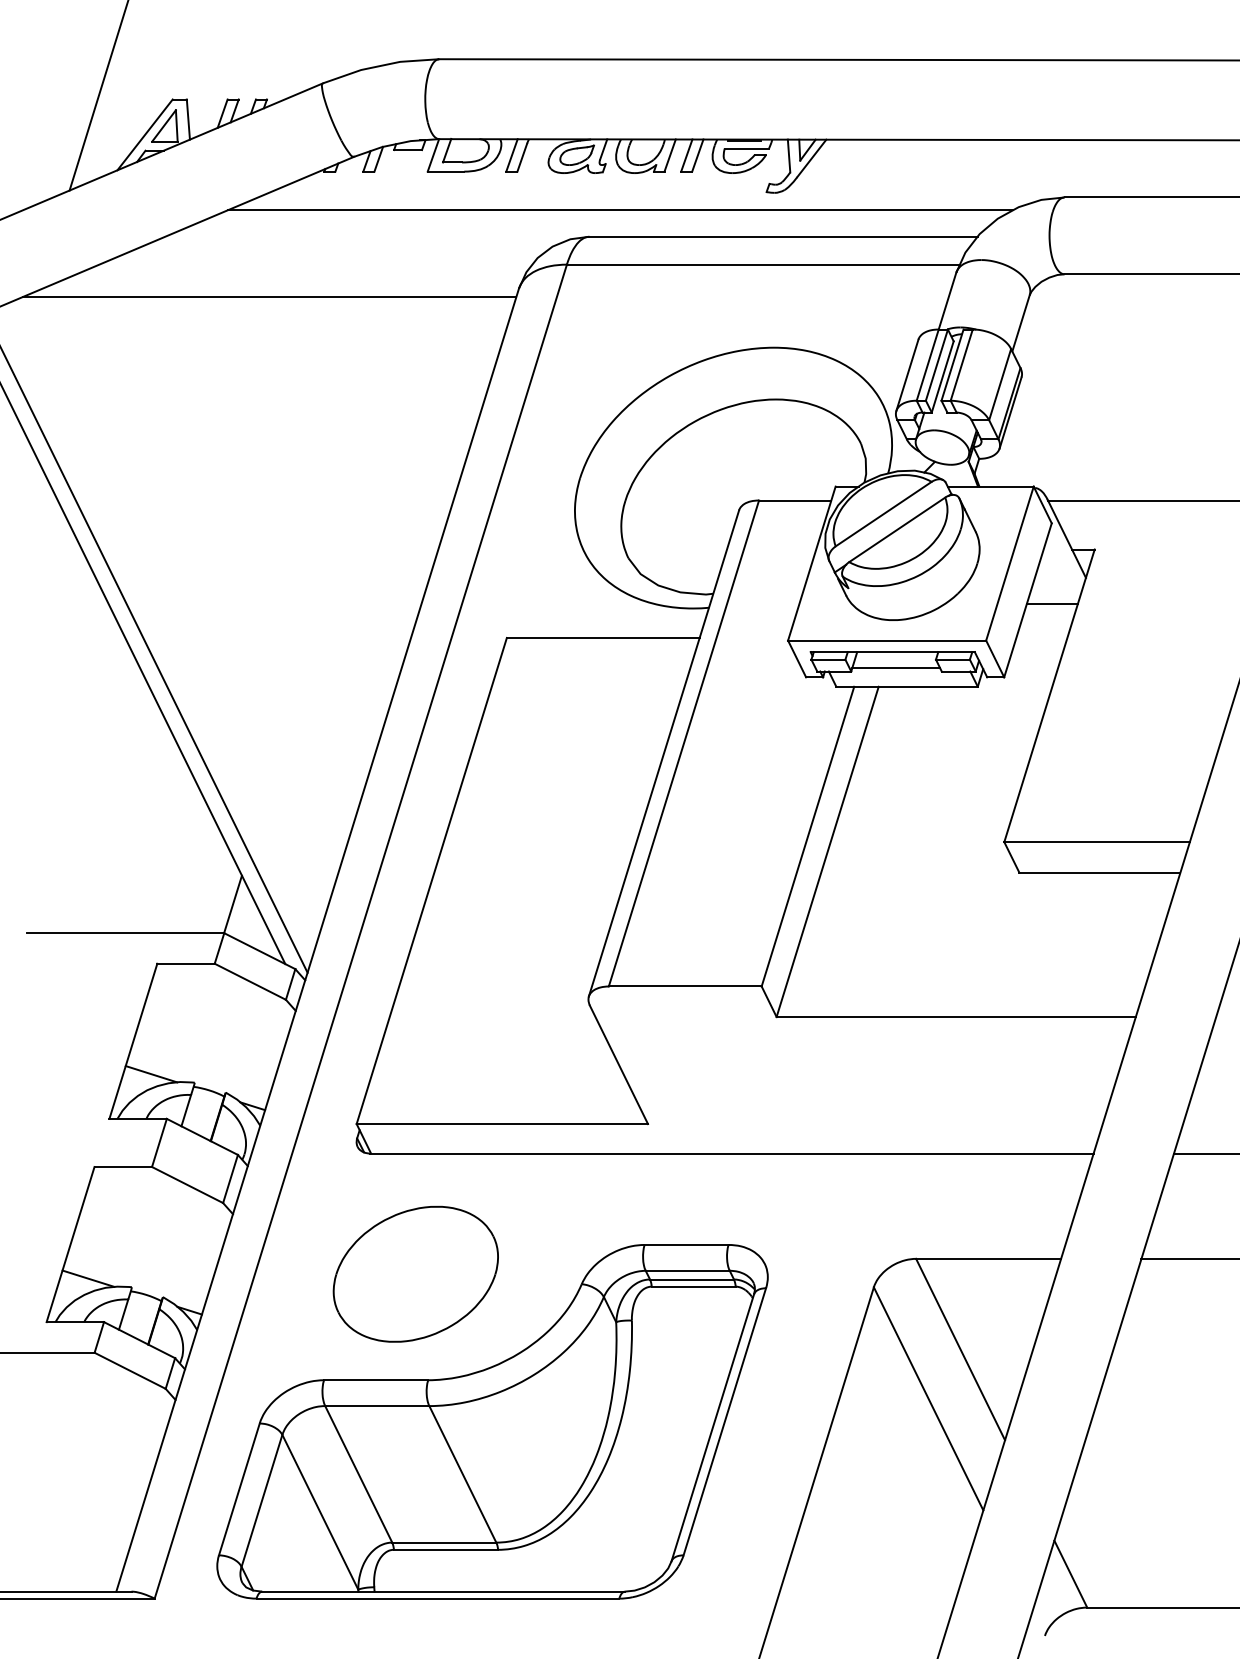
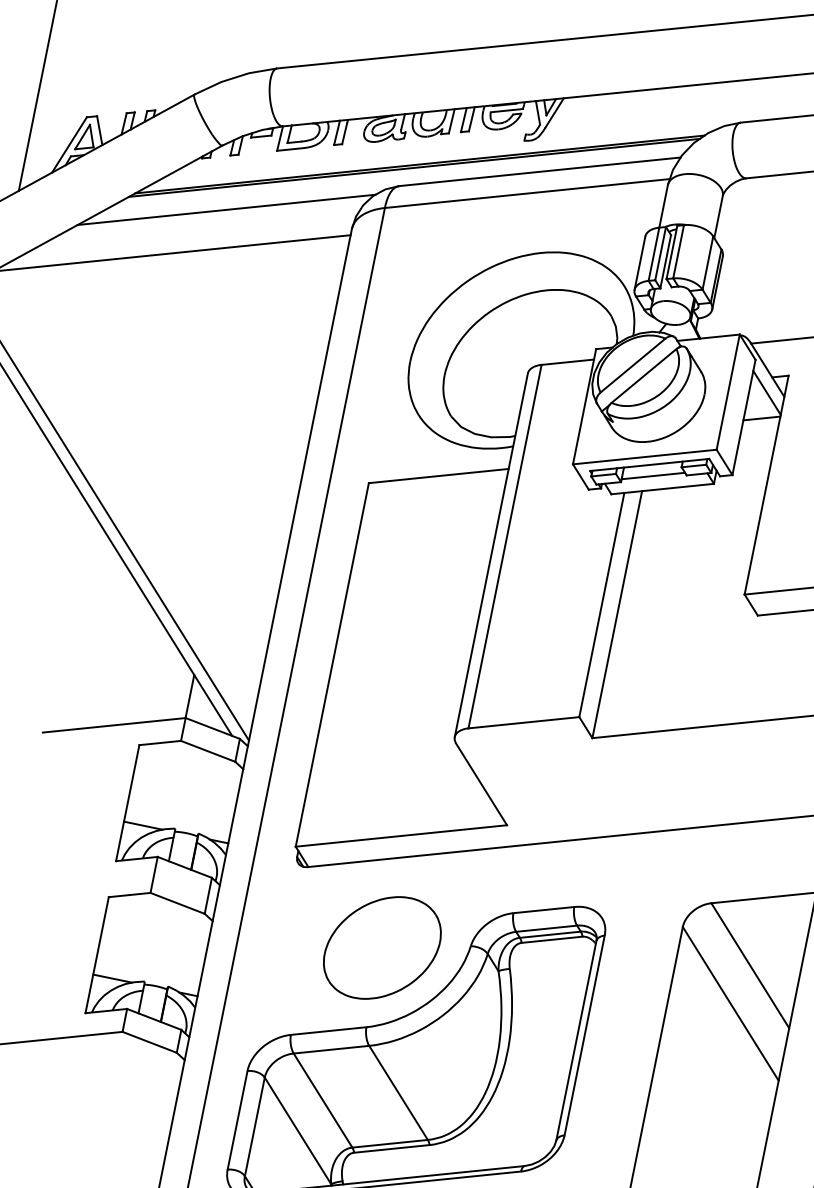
line: (612, 214) -> (414, 168), added
line: (350, 245) -> (226, 210), added
line: (1062, 569) -> (766, 392), added
part: (415, 1273) -> (382, 947), moved

